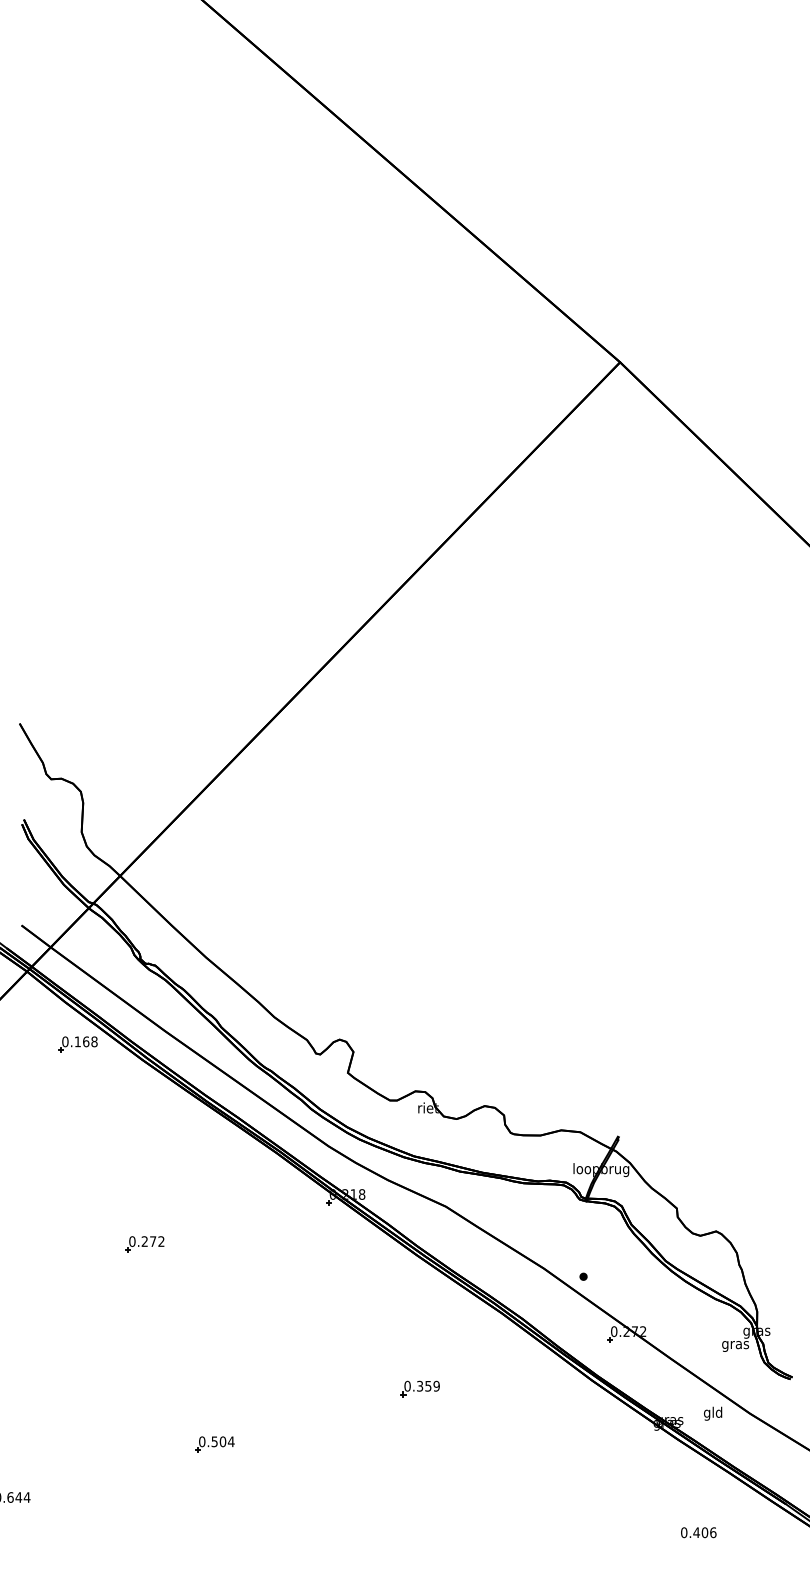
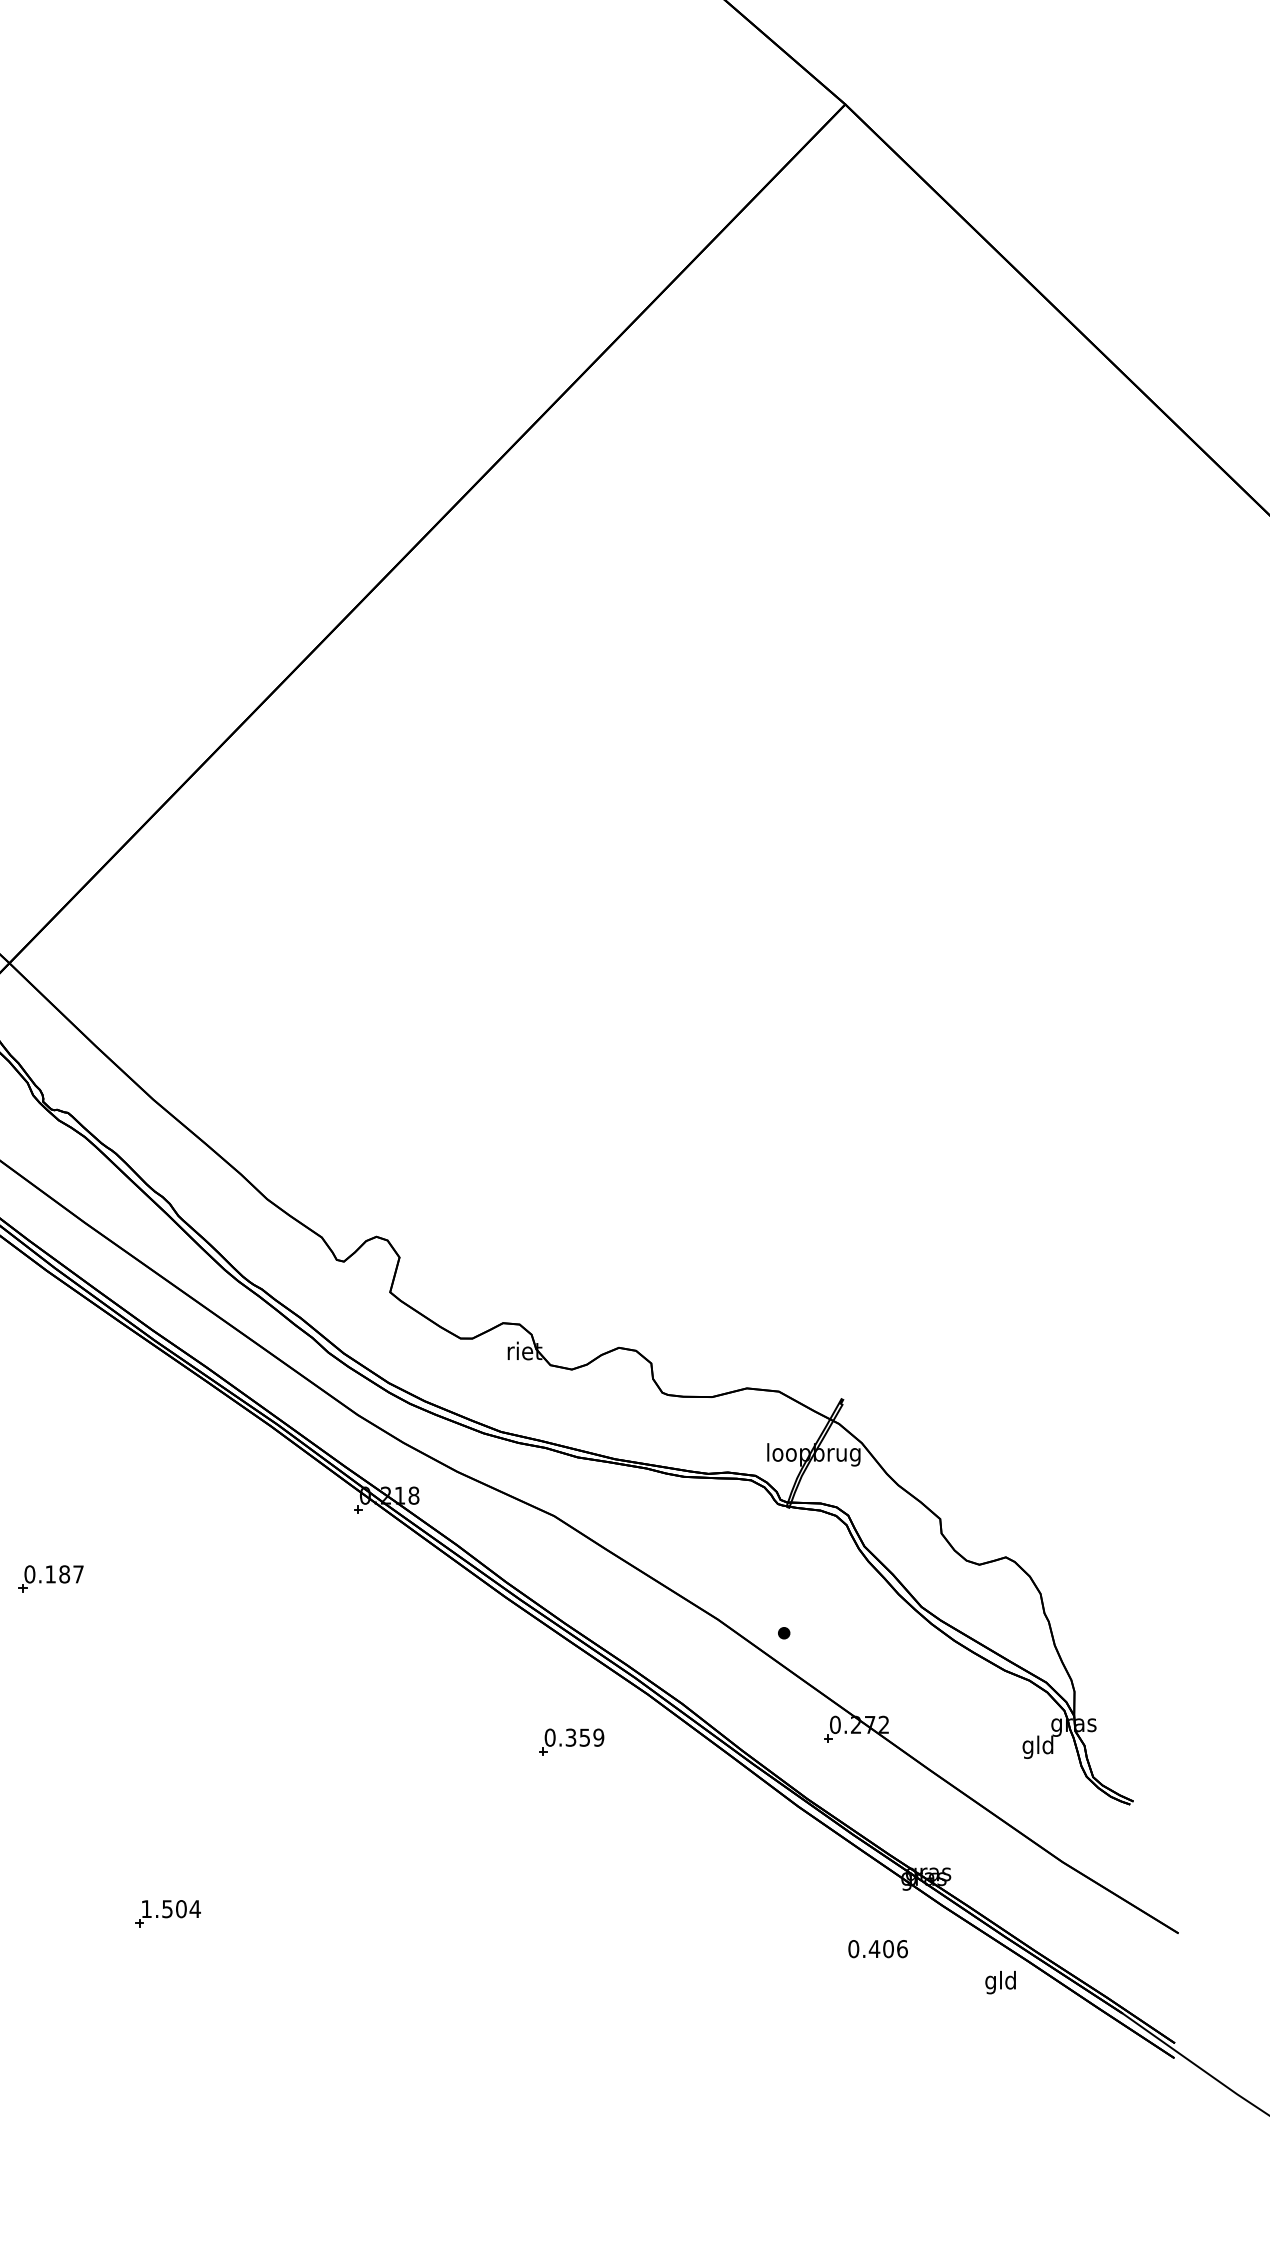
text: (152, 1241) -> (63, 1574), 0.272 -> 0.187
text: (735, 1344) -> (1038, 1746), gras -> gld
part: (419, 1388) -> (570, 1741), moved
text: (713, 1413) -> (1001, 1982), moved
text: (202, 1441) -> (147, 1908), 0.504 -> 1.504
text: (698, 1532) -> (877, 1948), moved

